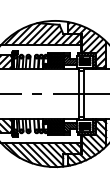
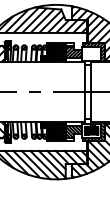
hatch: (84, 61) -> (91, 53), removed

